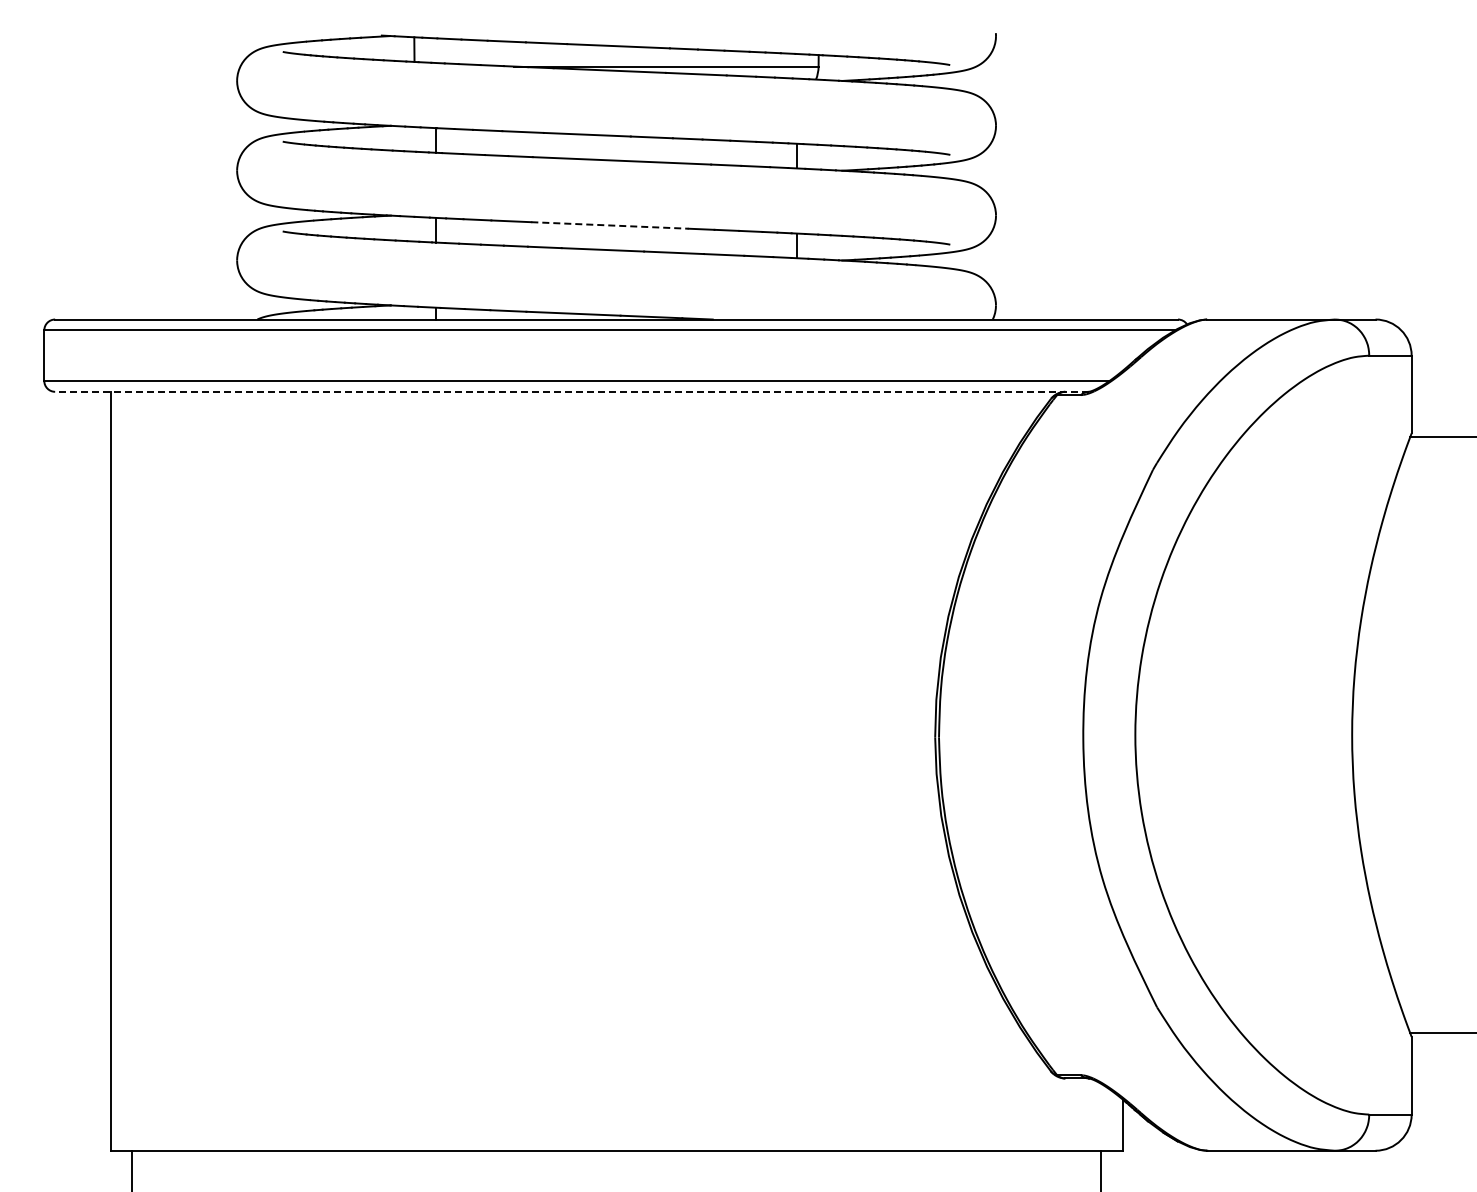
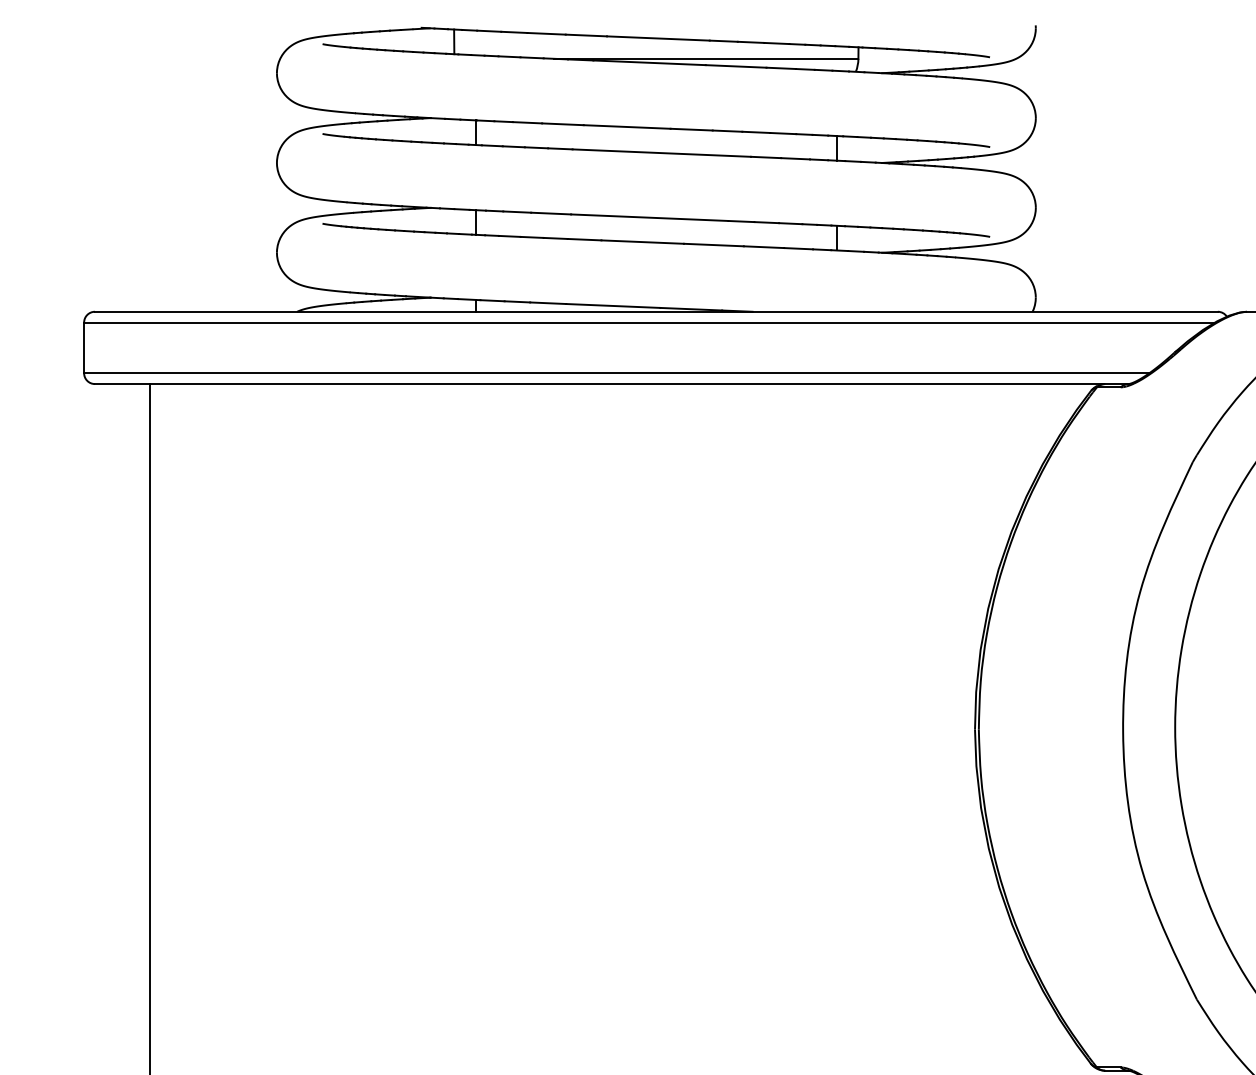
line: (609, 225) -> (649, 217), dashed -> solid
line: (572, 391) -> (612, 383), dashed -> solid

